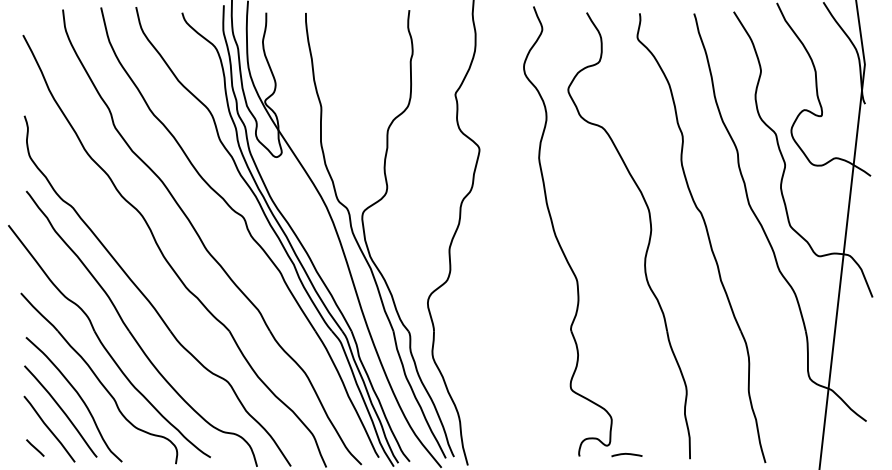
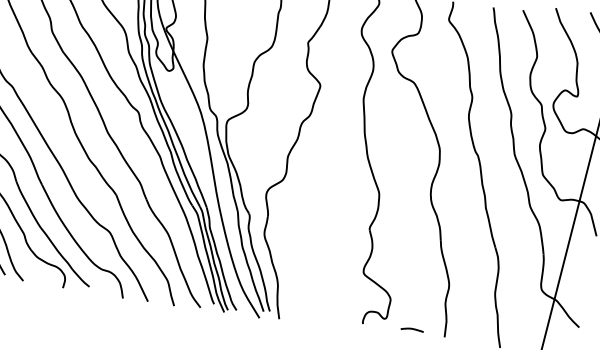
curve: (626, 454) -> (412, 329), moved

